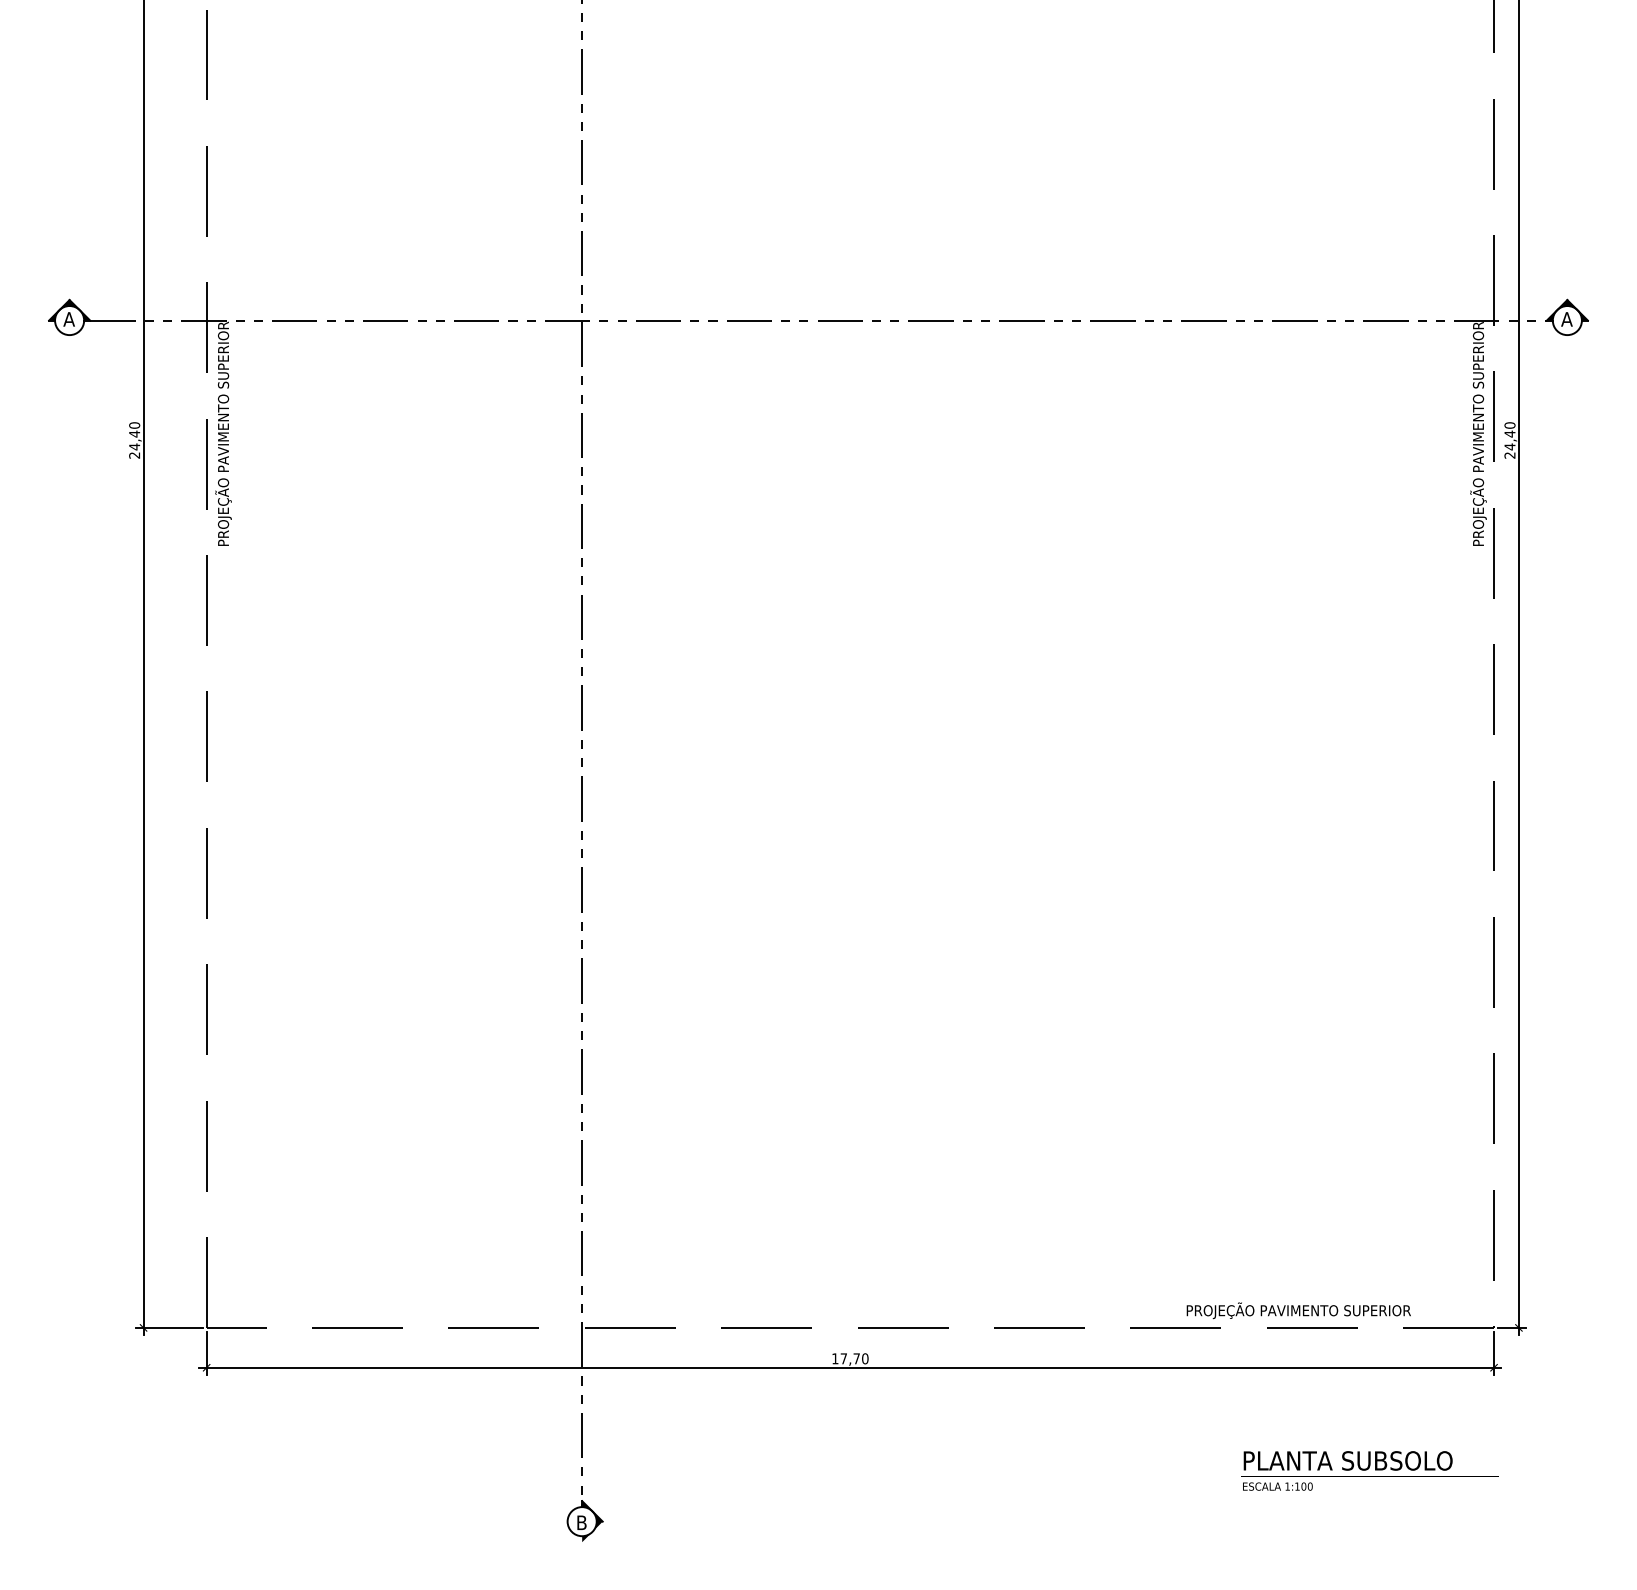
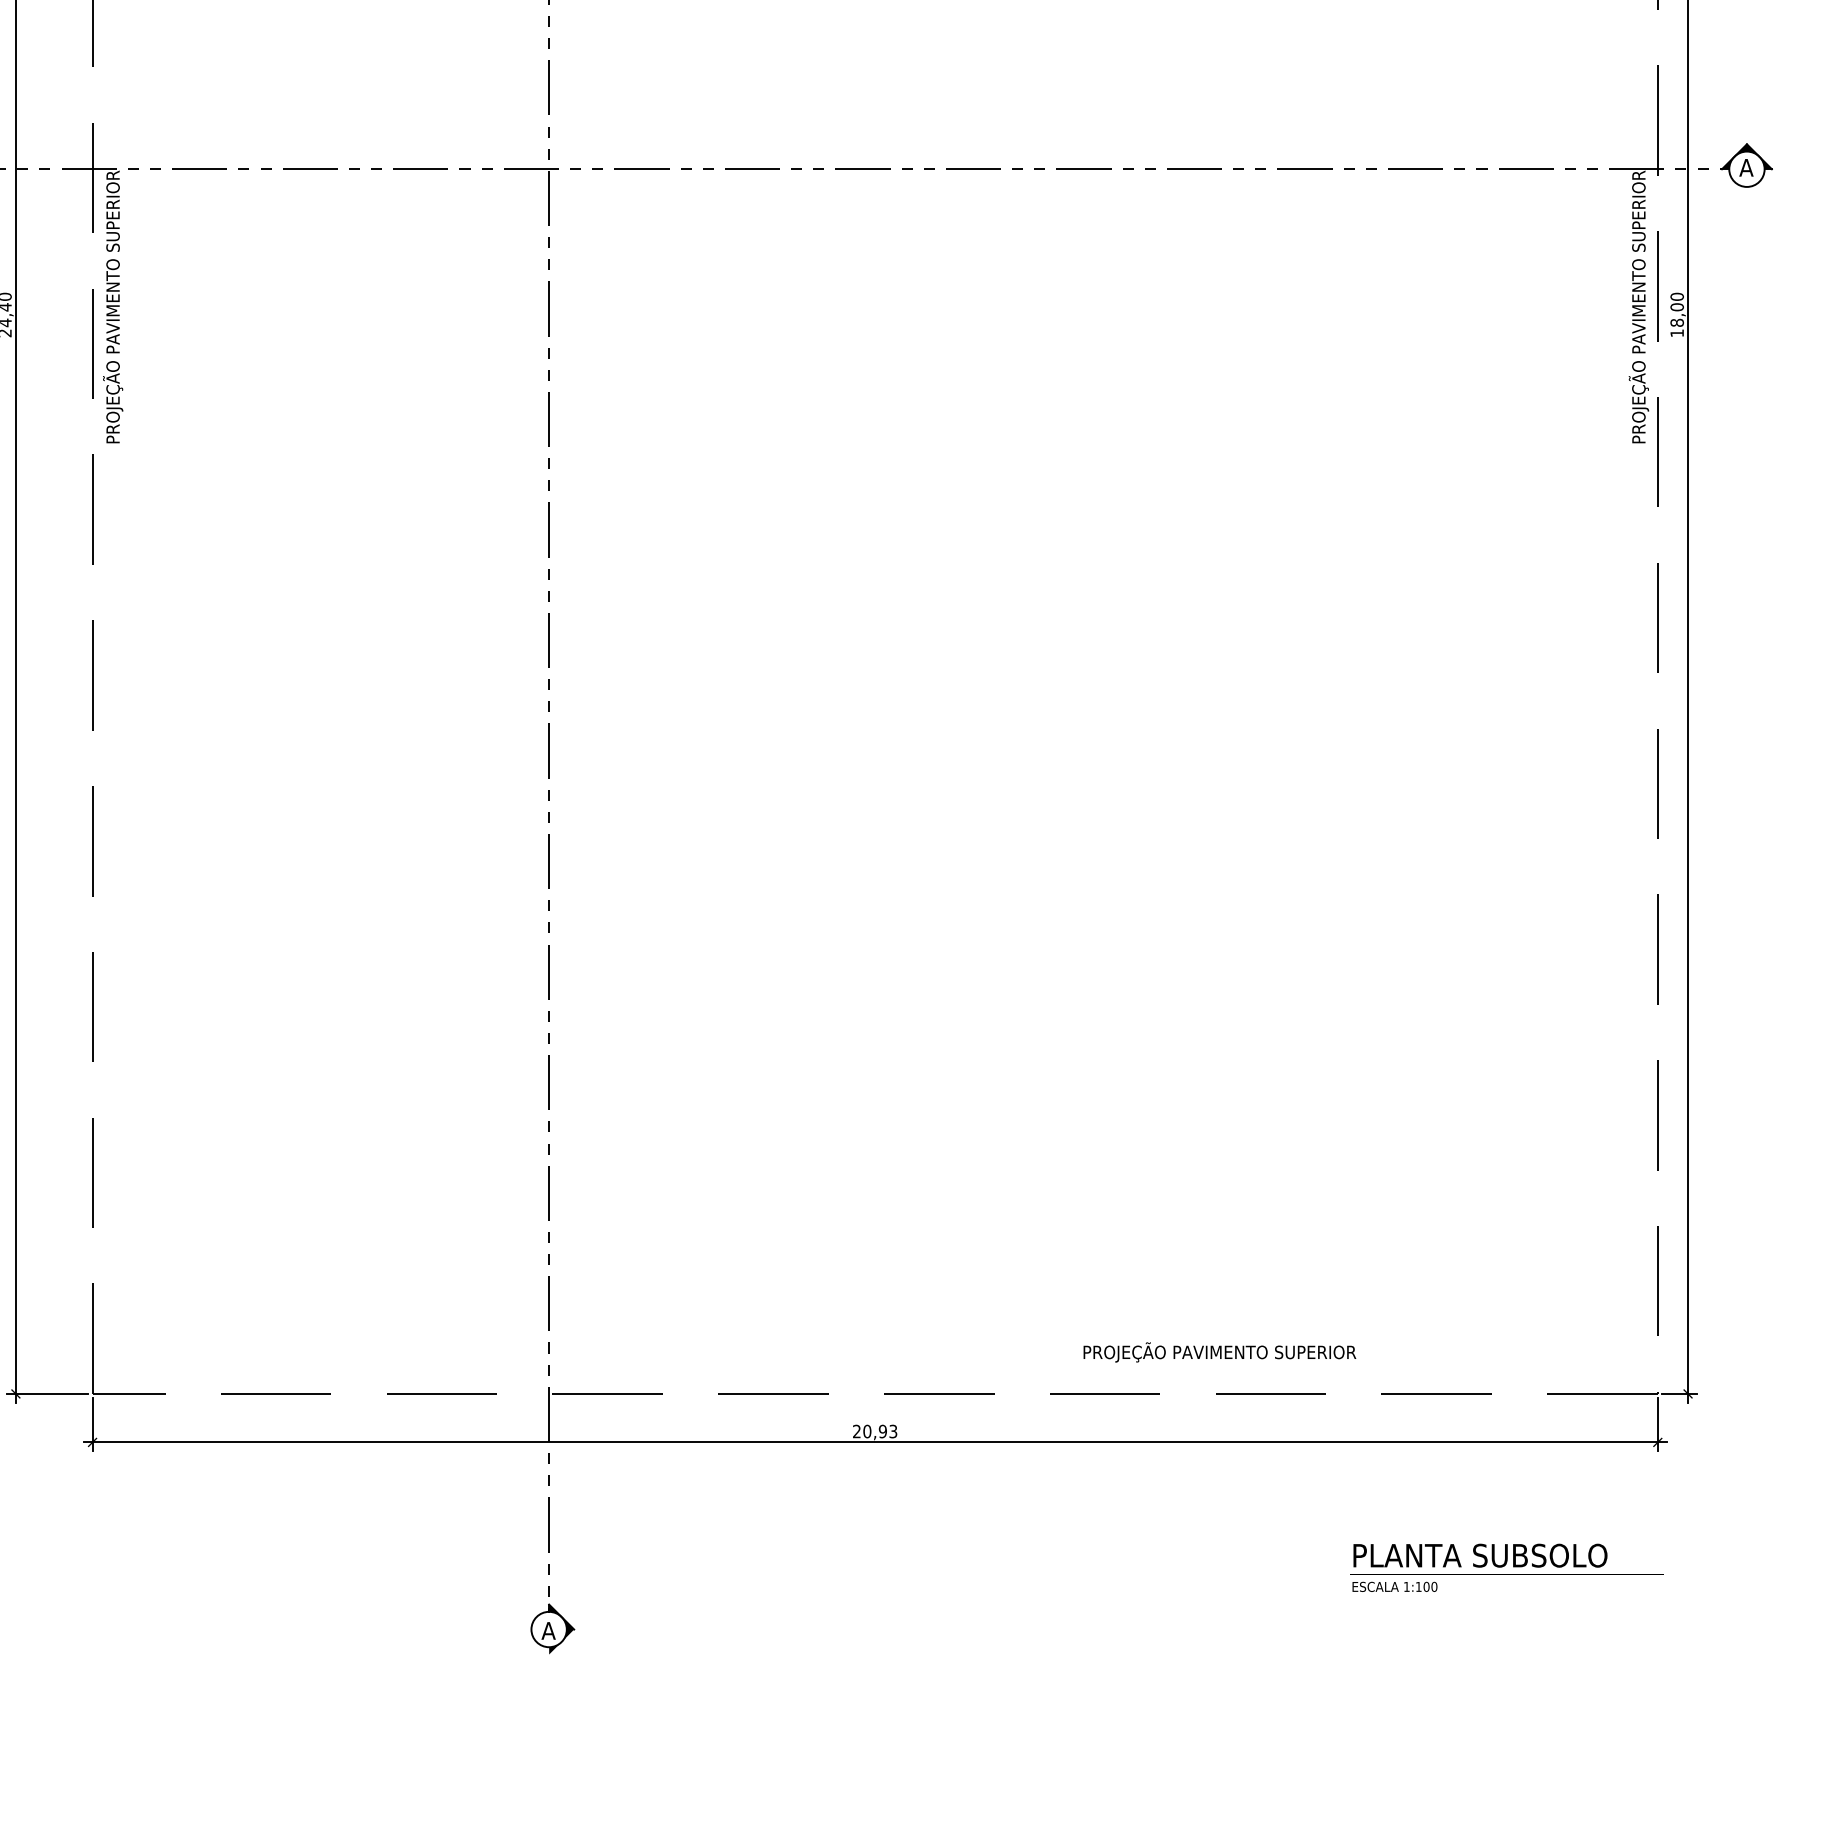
text: (1509, 444) -> (1676, 319), 24,40 -> 18,00
text: (1298, 1310) -> (1219, 1352), moved
text: (850, 1358) -> (875, 1431), 17,70 -> 20,93
text: (581, 1522) -> (548, 1630), B -> A

